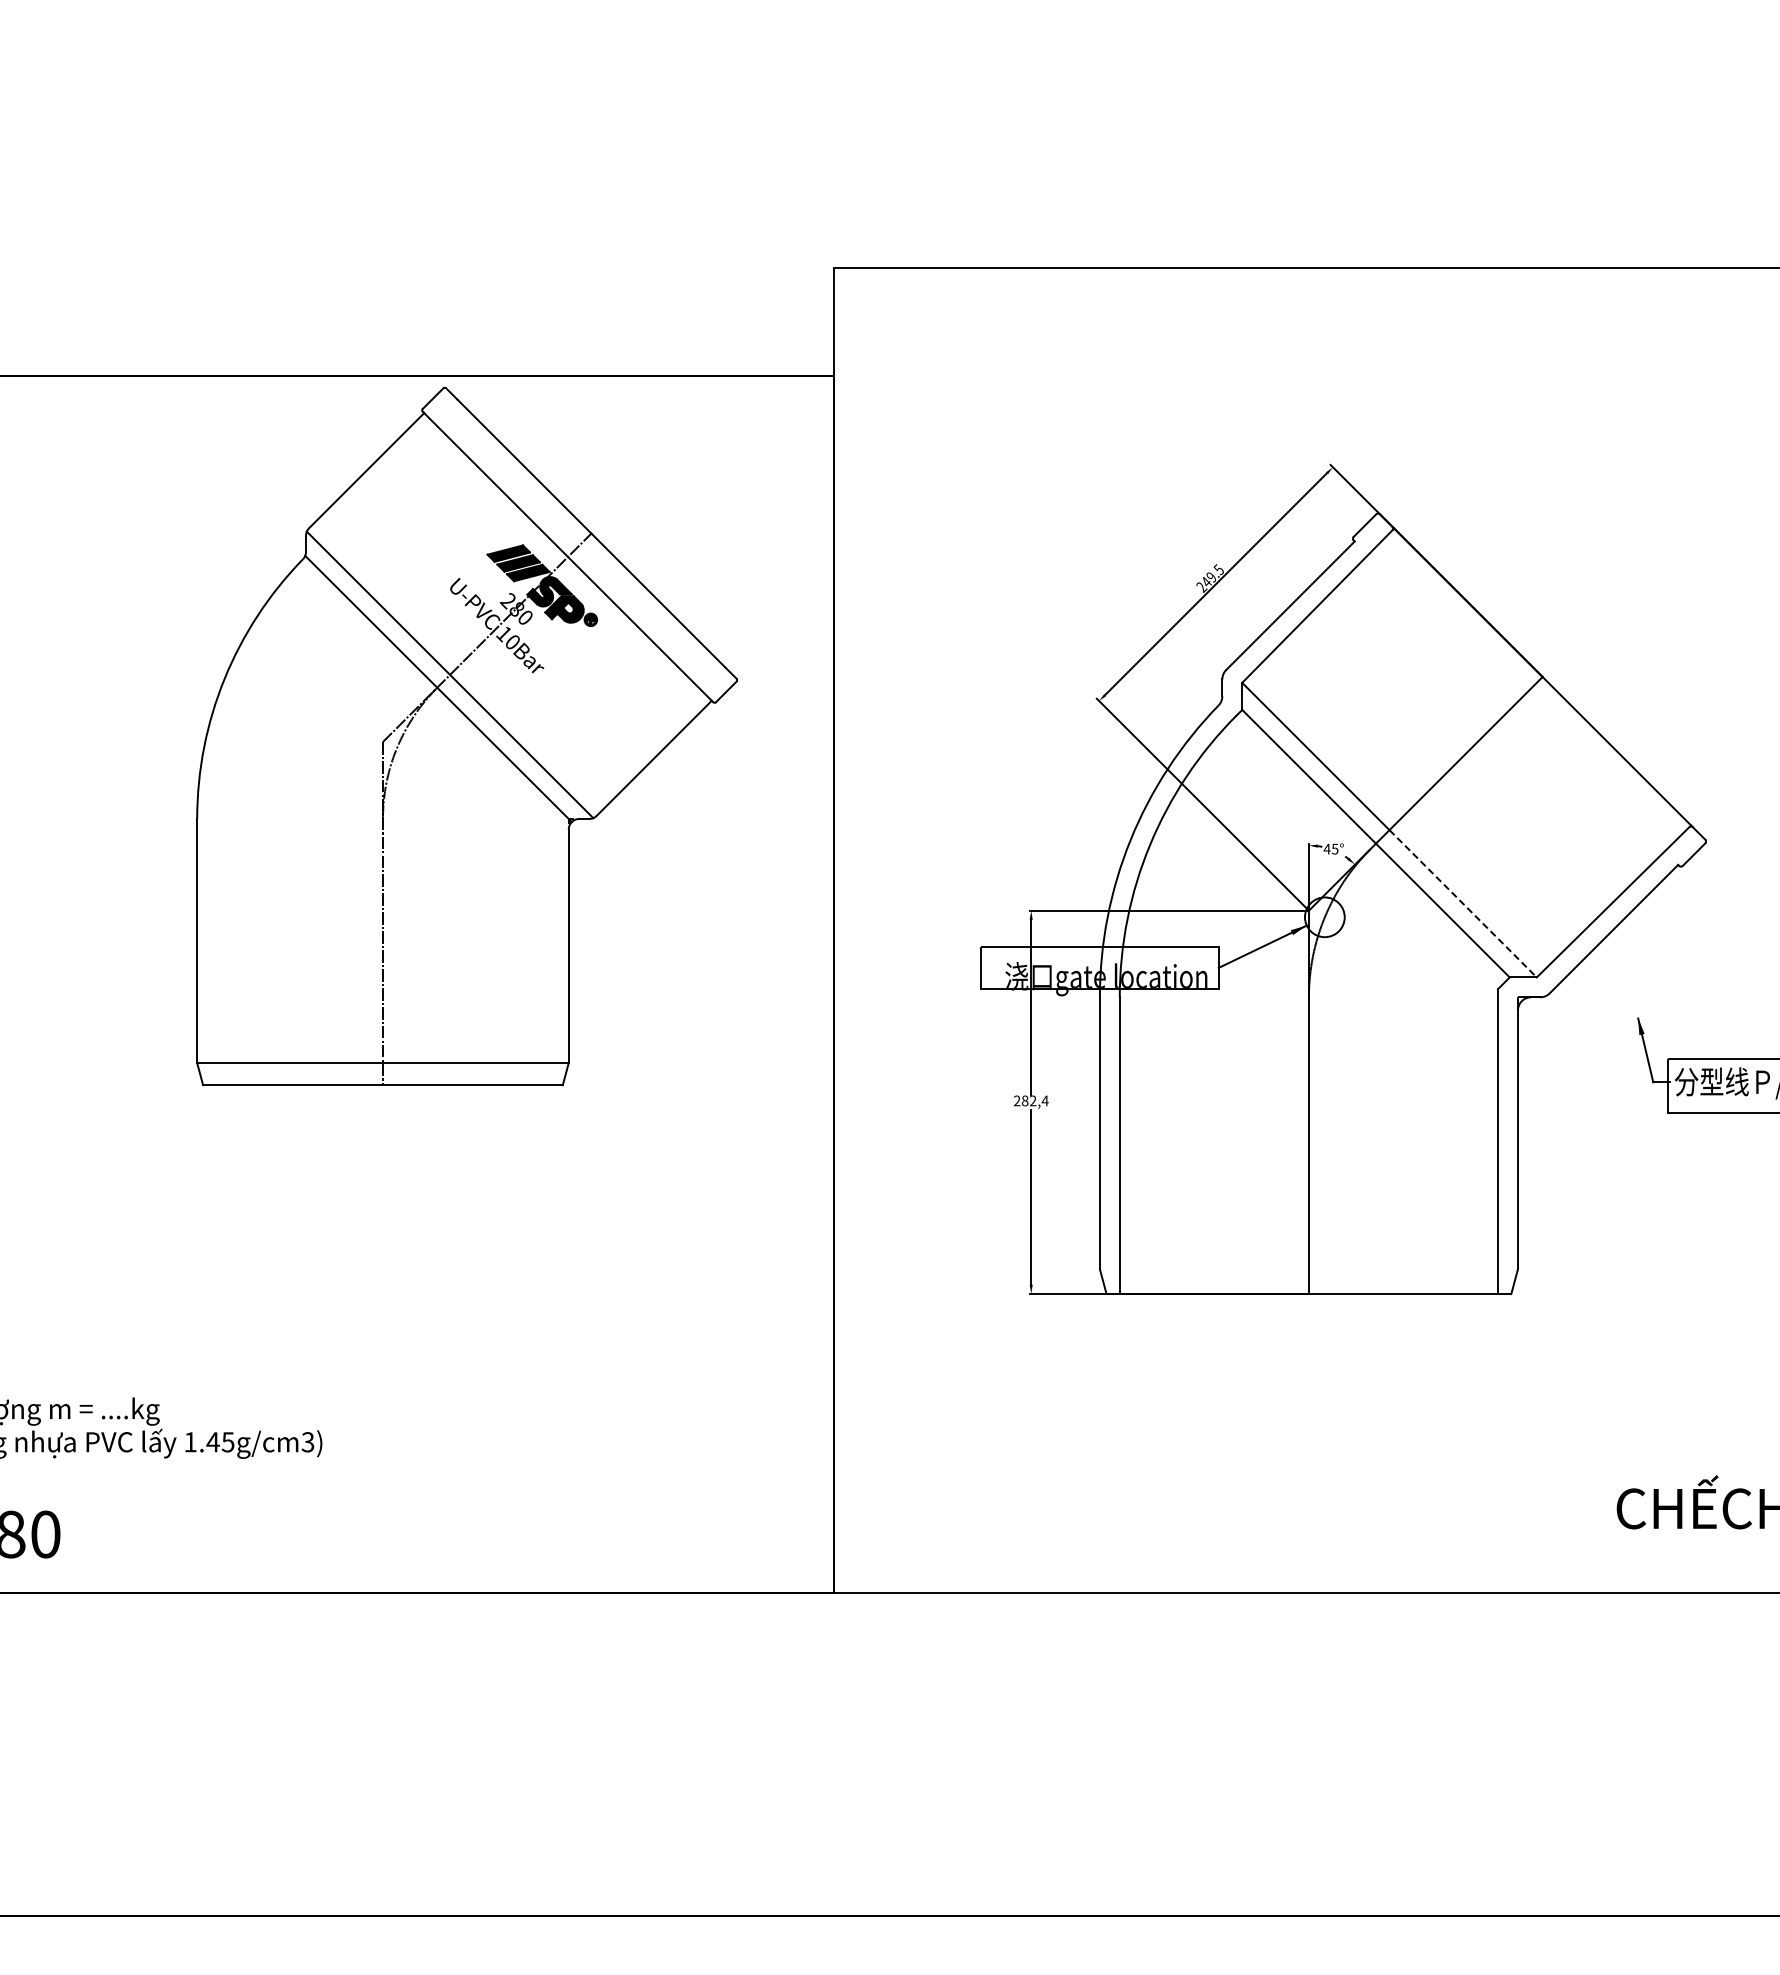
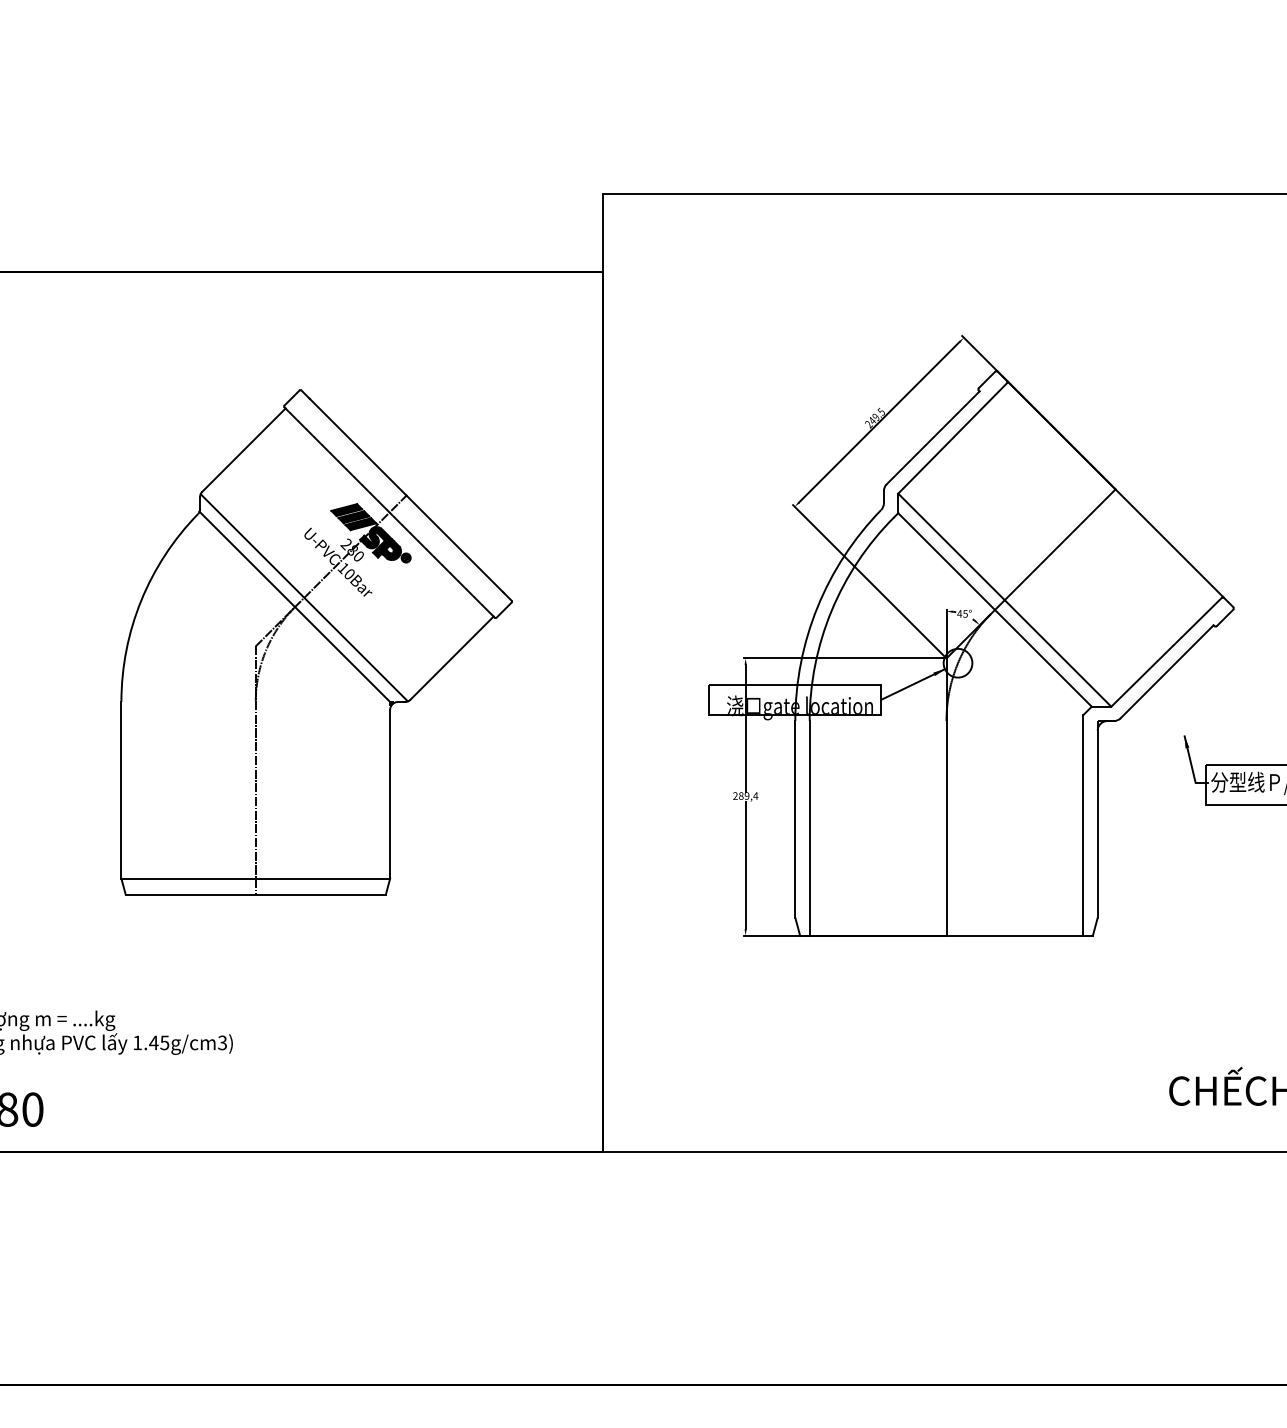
part: (466, 736) -> (316, 642), moved
line: (1463, 904) -> (1058, 653), dashed -> solid
text: (1033, 1101) -> (747, 796), 282,4 -> 289,4

